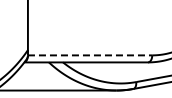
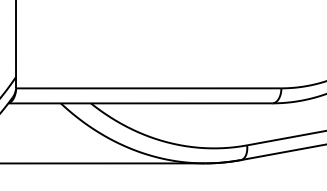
line: (90, 55) -> (149, 88), dashed -> solid

